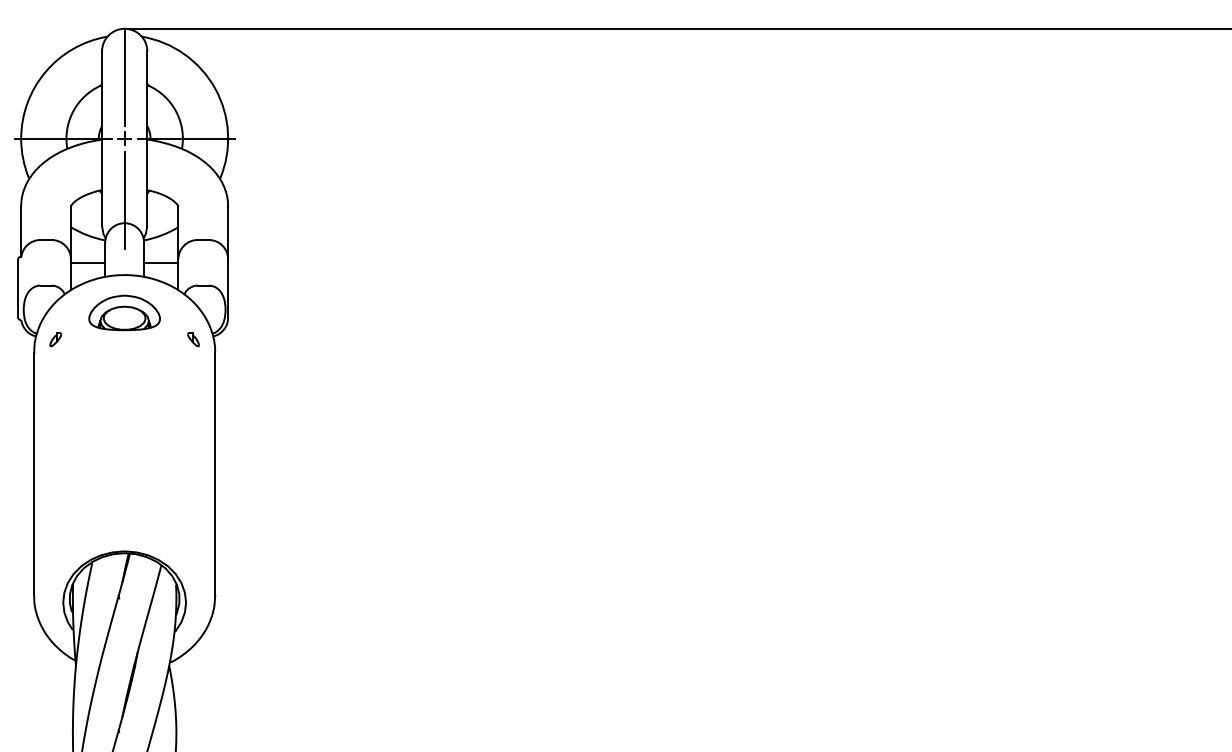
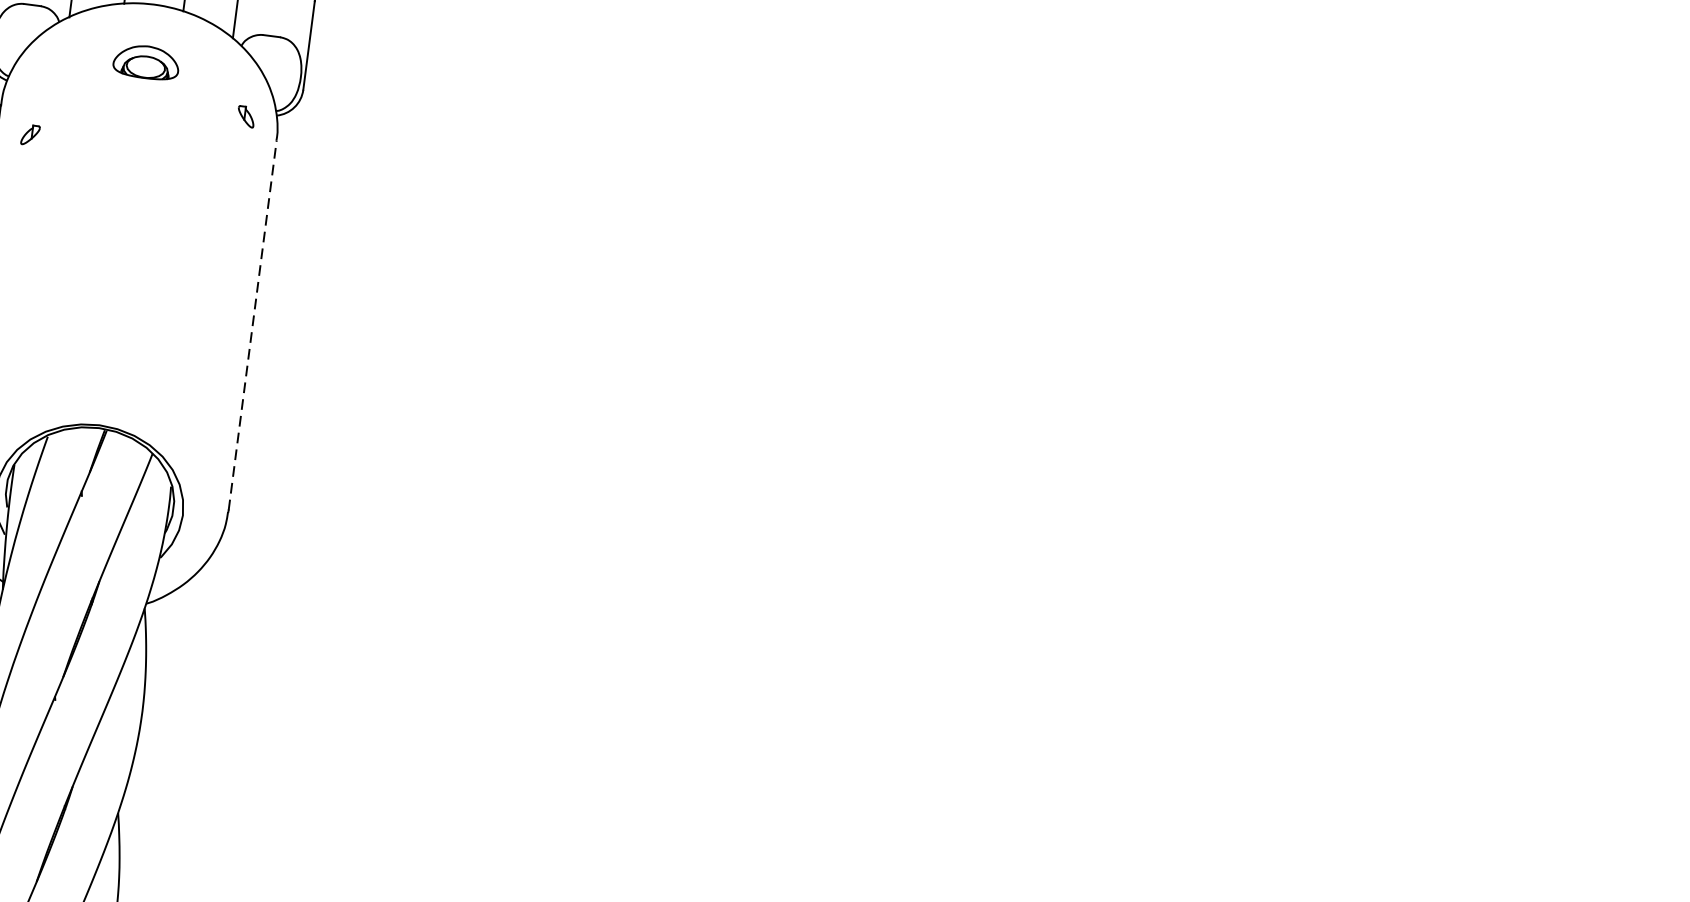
part: (124, 312) -> (146, 61), size x0.6
part: (55, 339) -> (30, 134), moved
line: (215, 473) -> (253, 324), solid -> dashed

